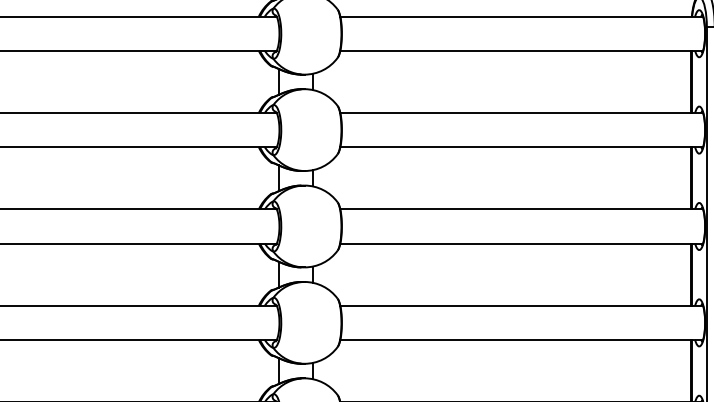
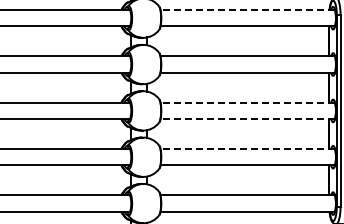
line: (521, 15) -> (247, 9), solid -> dashed
line: (521, 209) -> (247, 102), solid -> dashed
line: (521, 244) -> (247, 119), solid -> dashed
line: (521, 306) -> (247, 149), solid -> dashed

